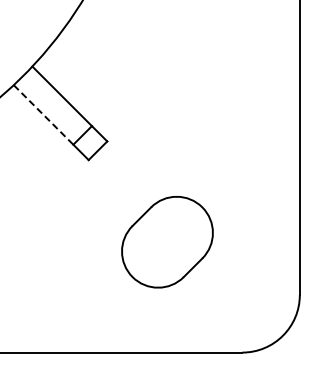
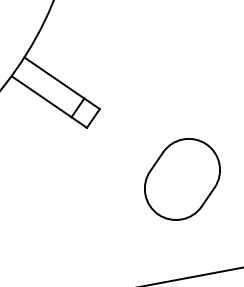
line: (43, 115) -> (41, 97), dashed -> solid
part: (167, 242) -> (182, 179), moved

